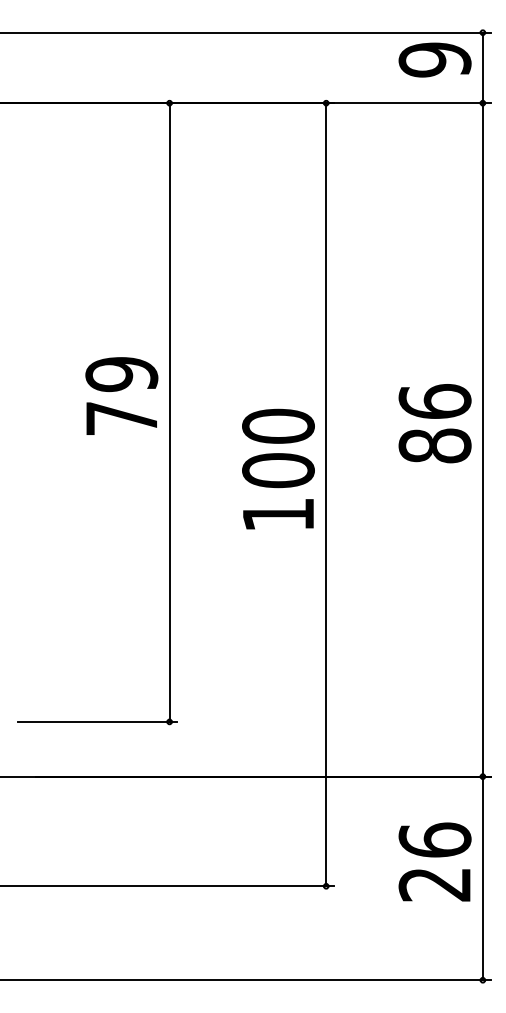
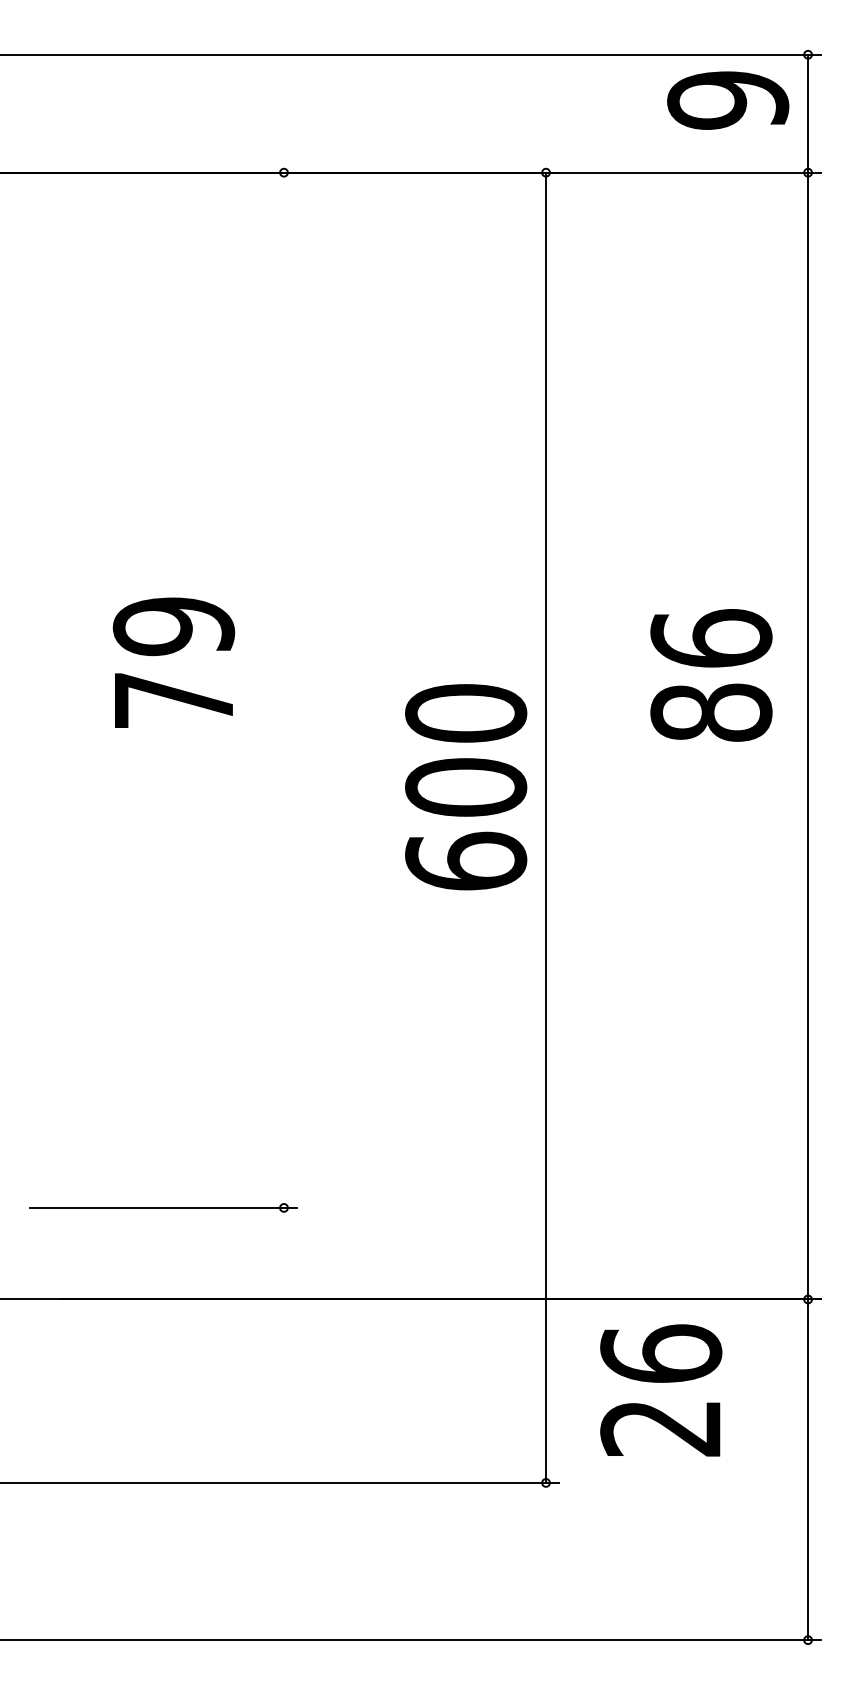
text: (121, 395) -> (173, 661), moved
line: (169, 412) -> (283, 690), removed
text: (434, 423) -> (710, 675), moved
text: (278, 514) -> (466, 860), 100 -> 600
text: (434, 861) -> (660, 1389), moved

